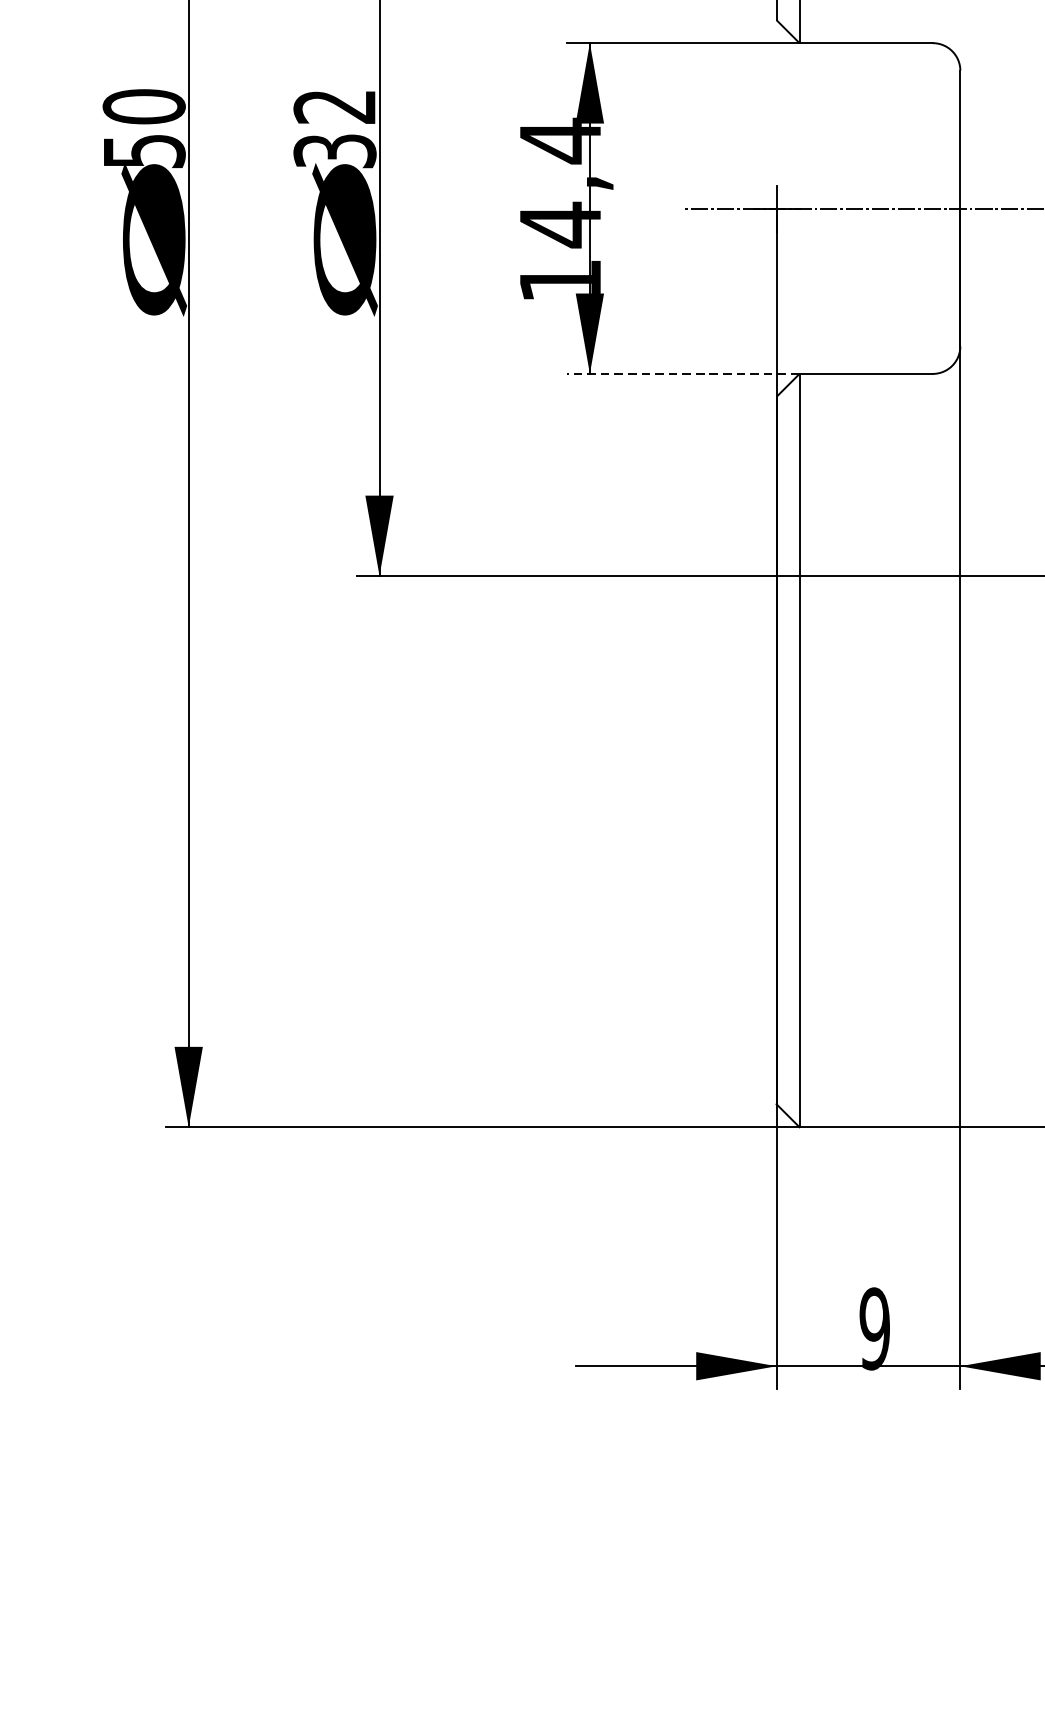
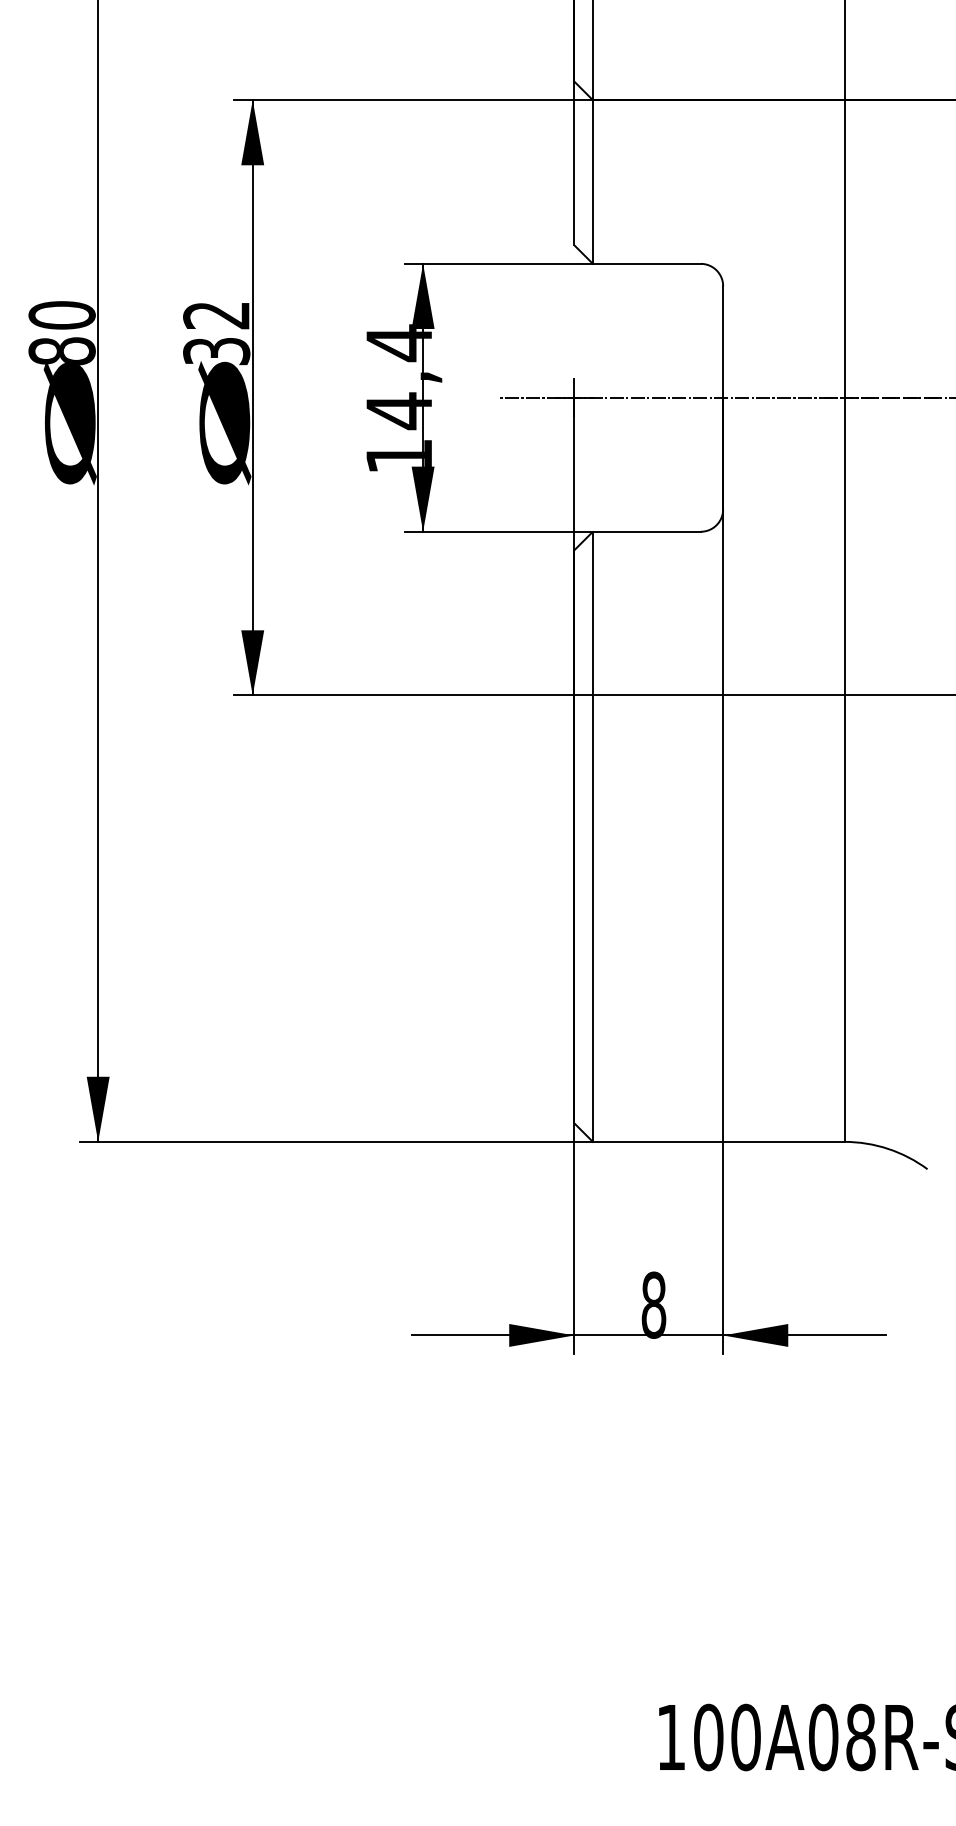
text: (143, 151) -> (61, 351), 50 -> 80
line: (682, 373) -> (498, 531), dashed -> solid
text: (874, 1328) -> (653, 1304), 9 -> 8

